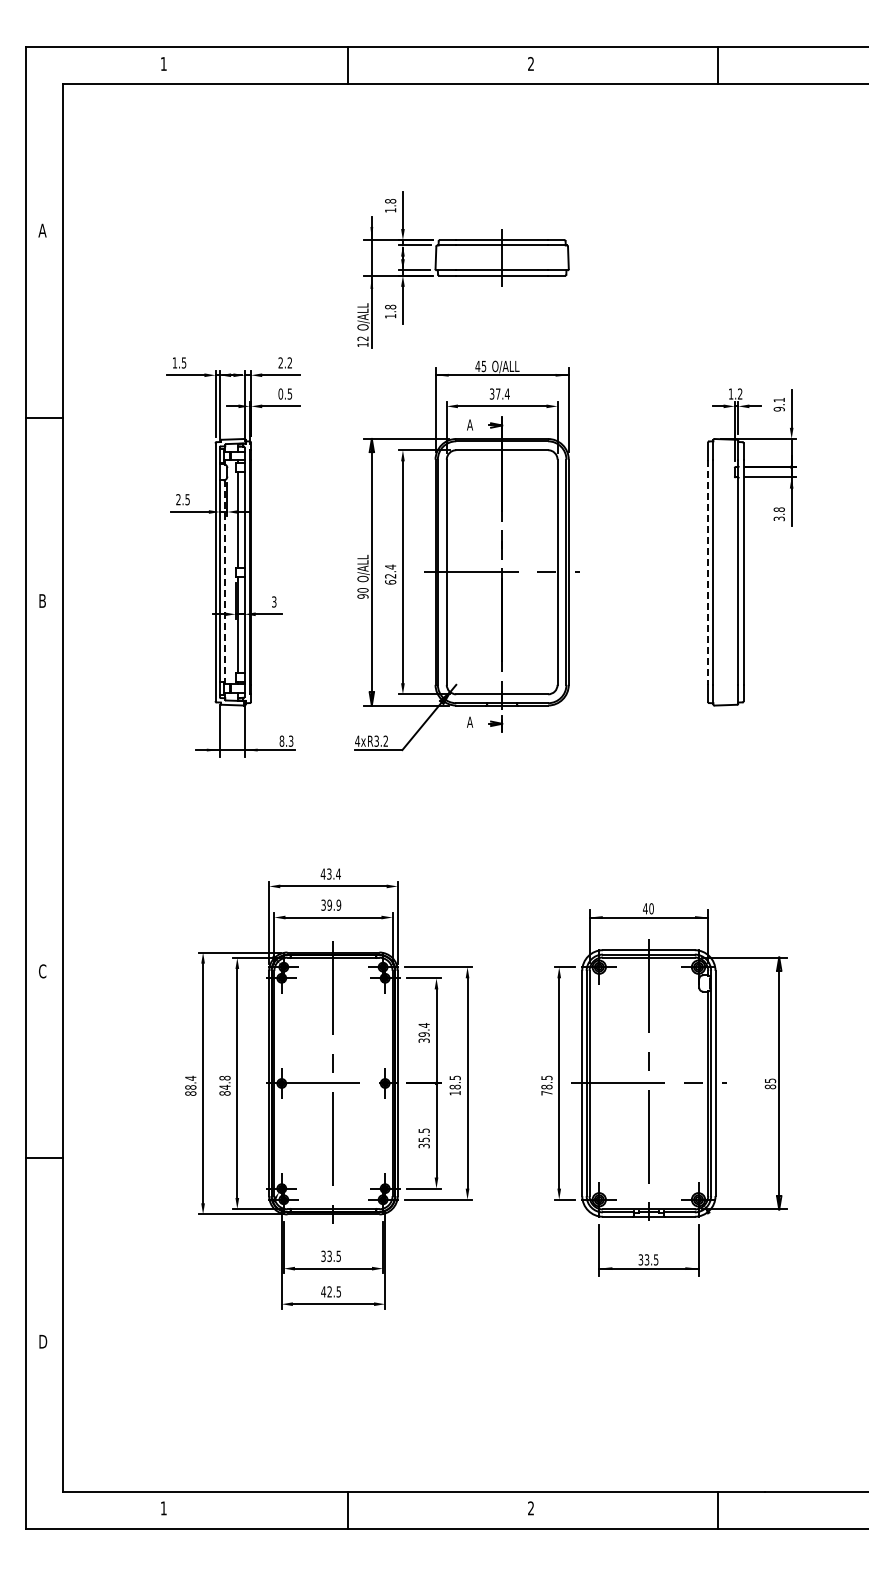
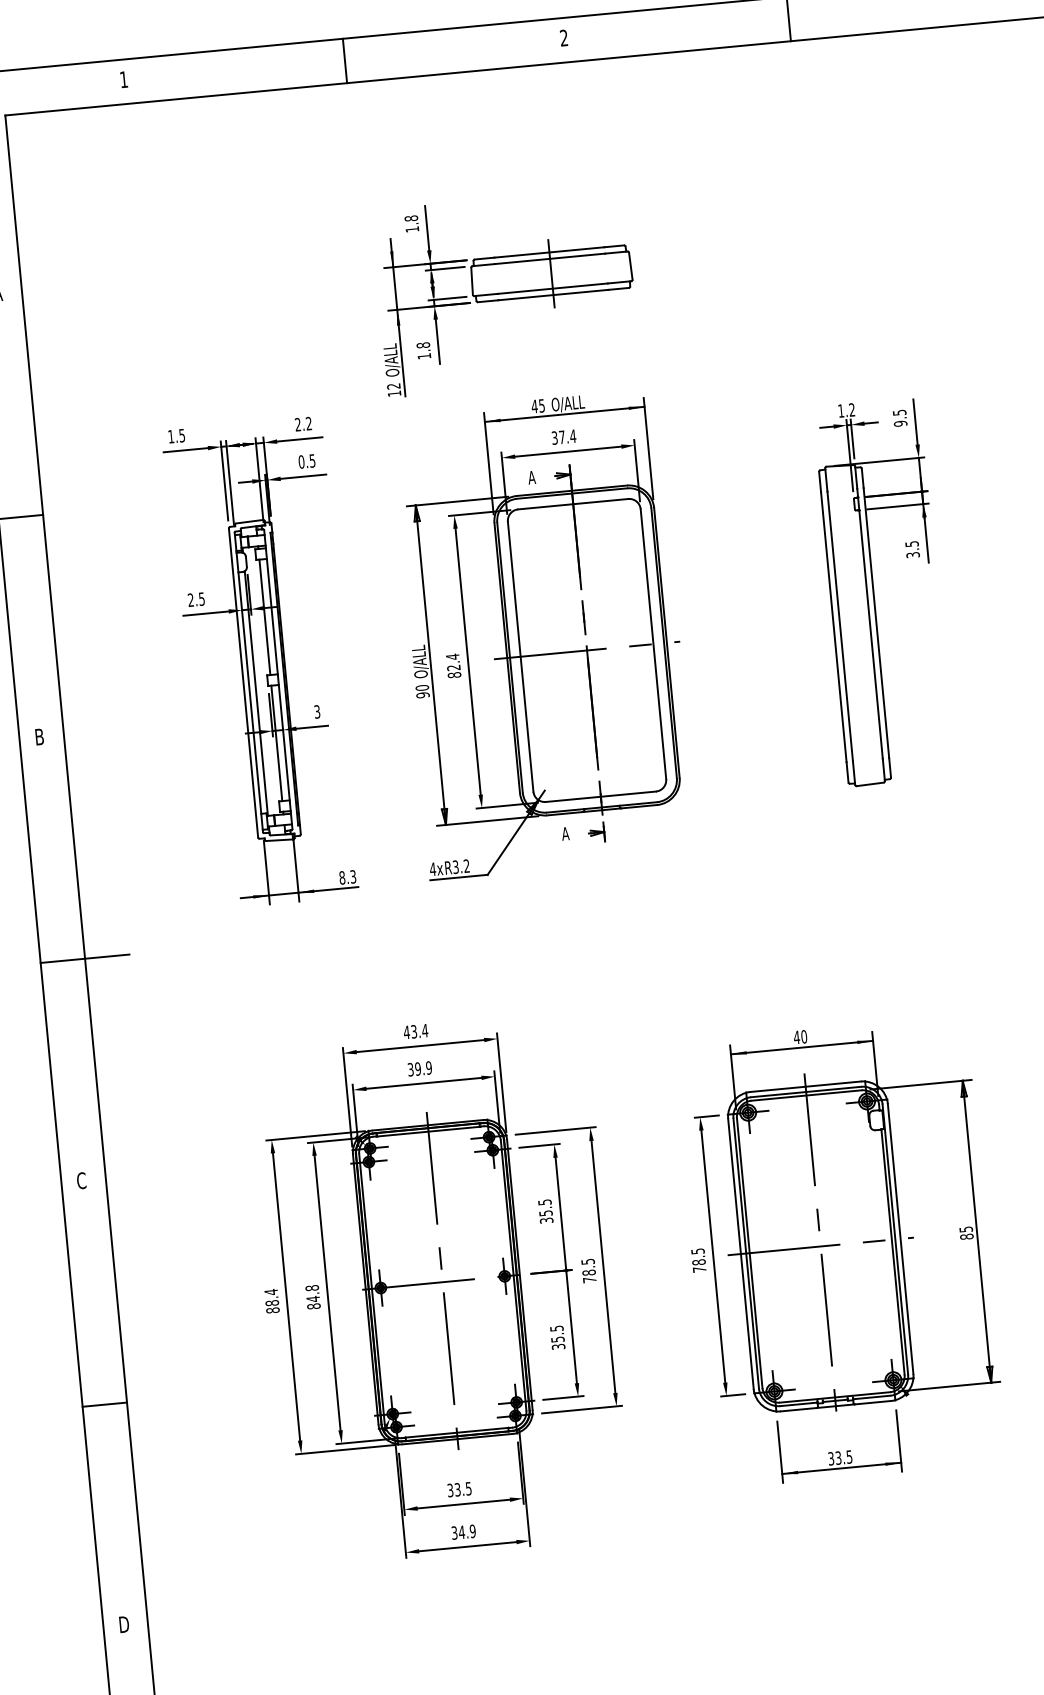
text: (778, 400) -> (898, 413), 9.1 -> 9.5
text: (778, 509) -> (911, 543), 3.8 -> 3.5
line: (708, 572) -> (834, 627), dashed -> solid
line: (225, 582) -> (256, 694), dashed -> solid
text: (390, 582) -> (454, 675), 62.4 -> 82.4
line: (62, 788) -> (84, 959), added
text: (423, 1029) -> (544, 1207), 39.4 -> 35.5
text: (454, 1093) -> (588, 1280), 18.5 -> 78.5
text: (331, 1291) -> (464, 1531), 42.5 -> 34.9

